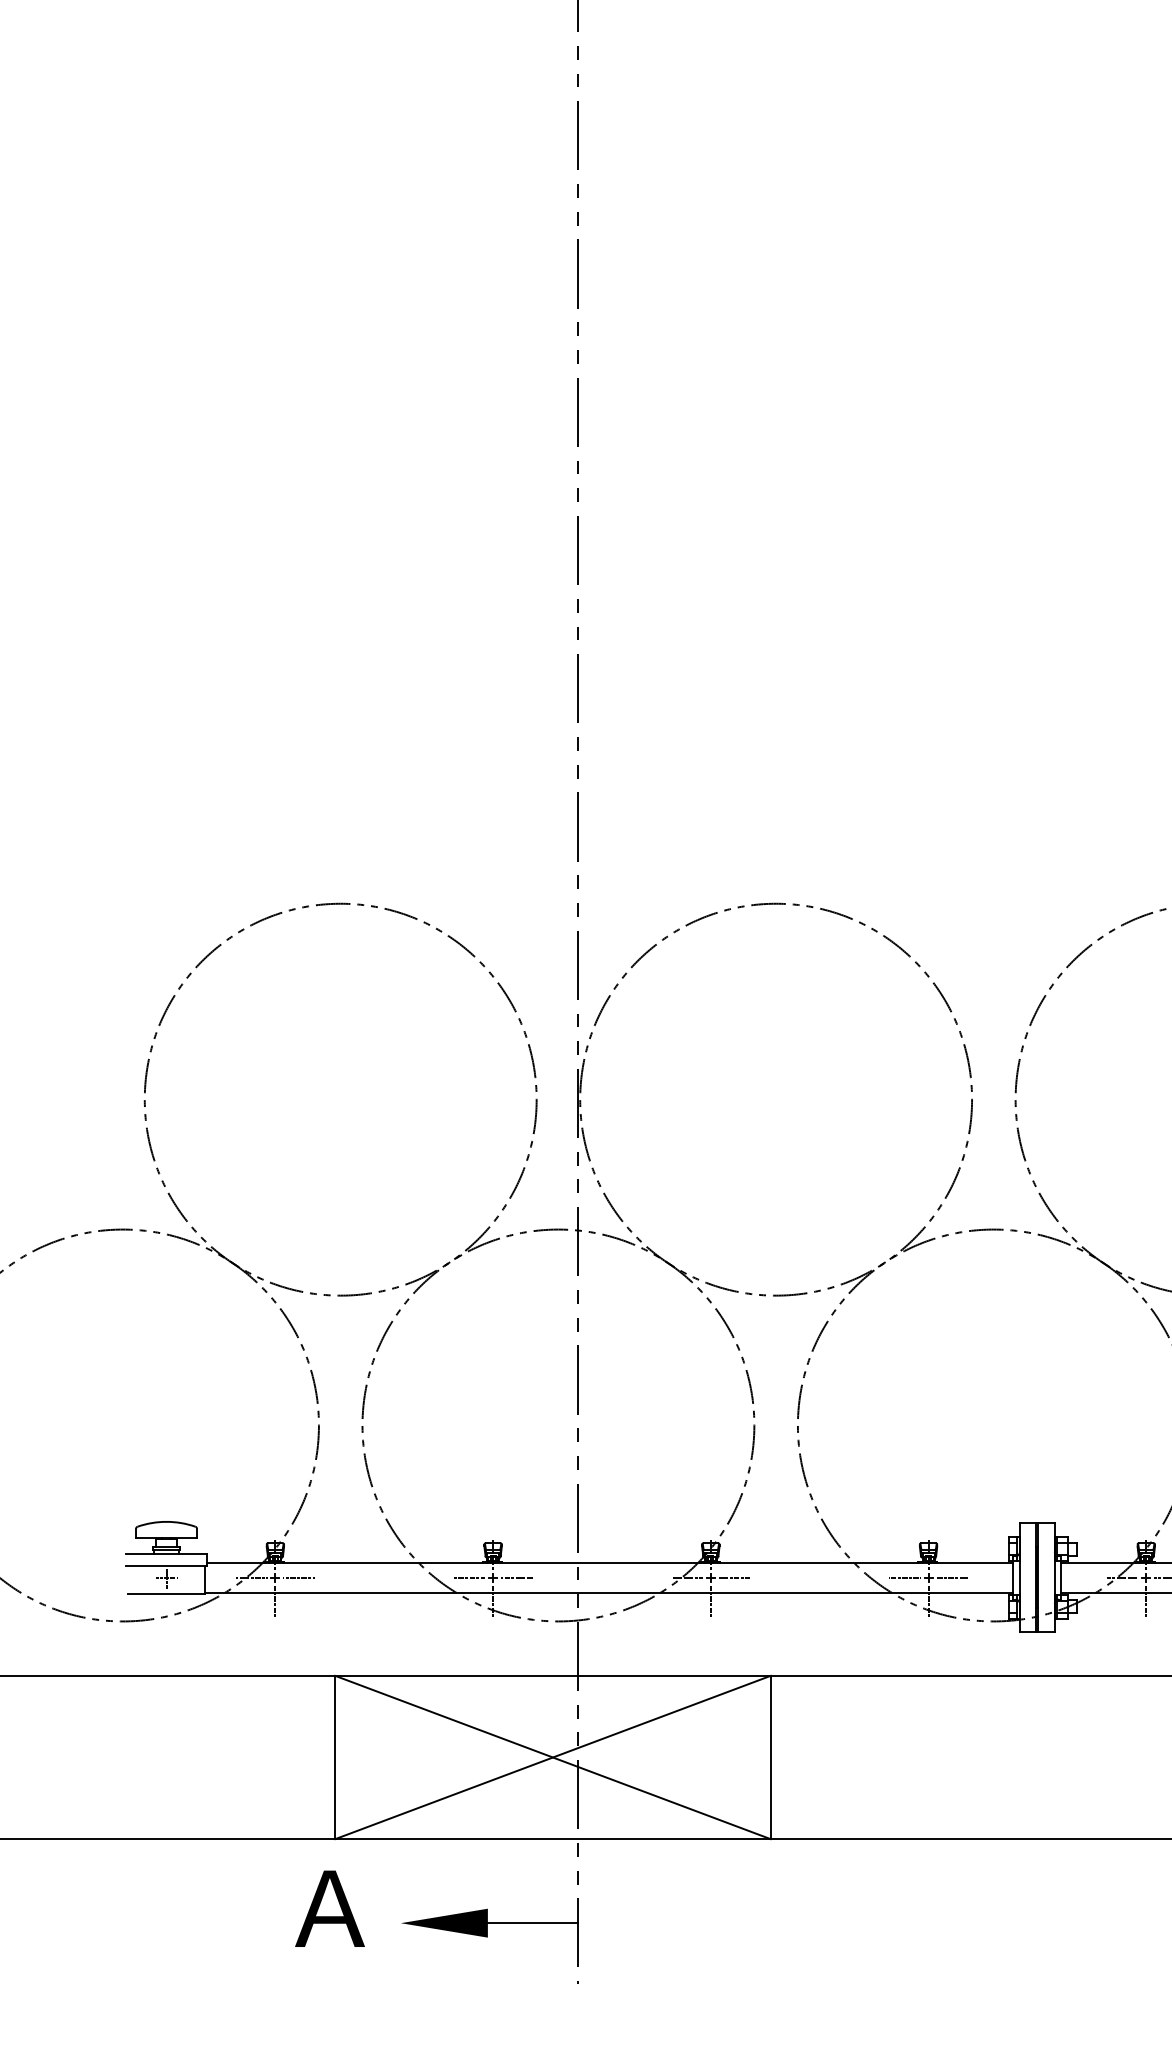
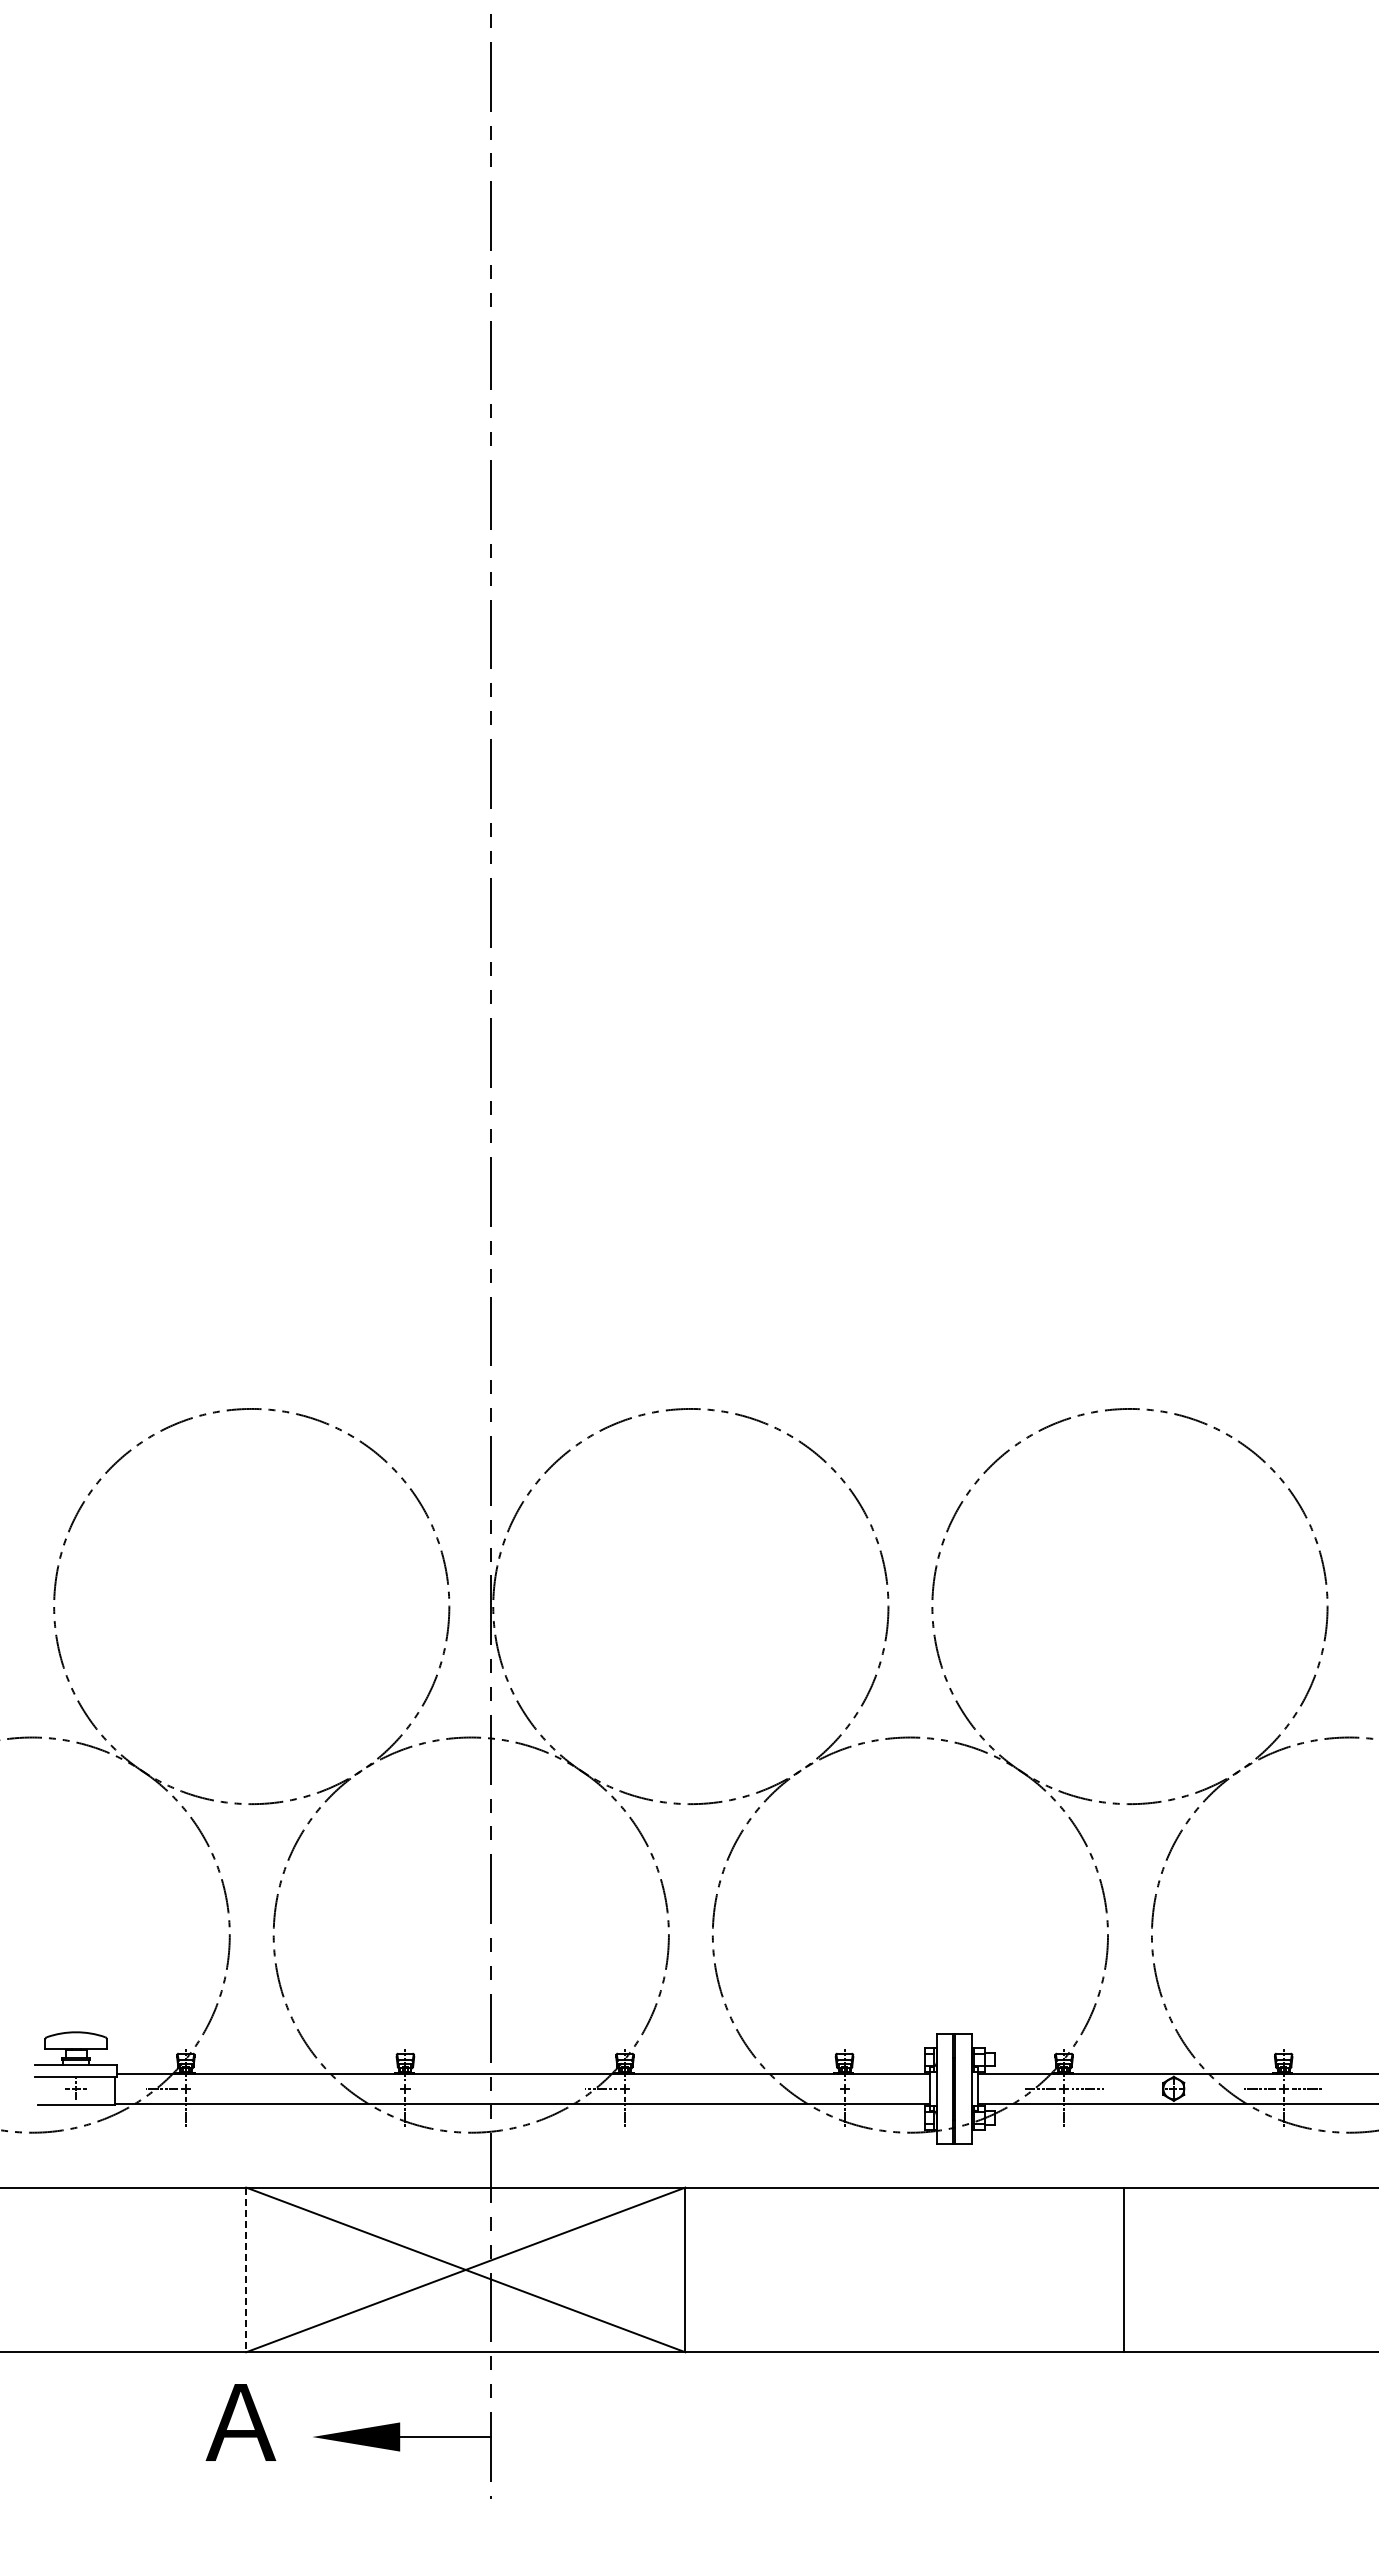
line: (298, 1577) -> (209, 2088), removed
line: (469, 1577) -> (381, 2088), removed
line: (516, 1577) -> (429, 2088), removed
line: (734, 1577) -> (648, 2088), removed
line: (904, 1577) -> (820, 2088), removed
line: (952, 1577) -> (868, 2088), removed
line: (335, 1758) -> (246, 2270), solid -> dashed

